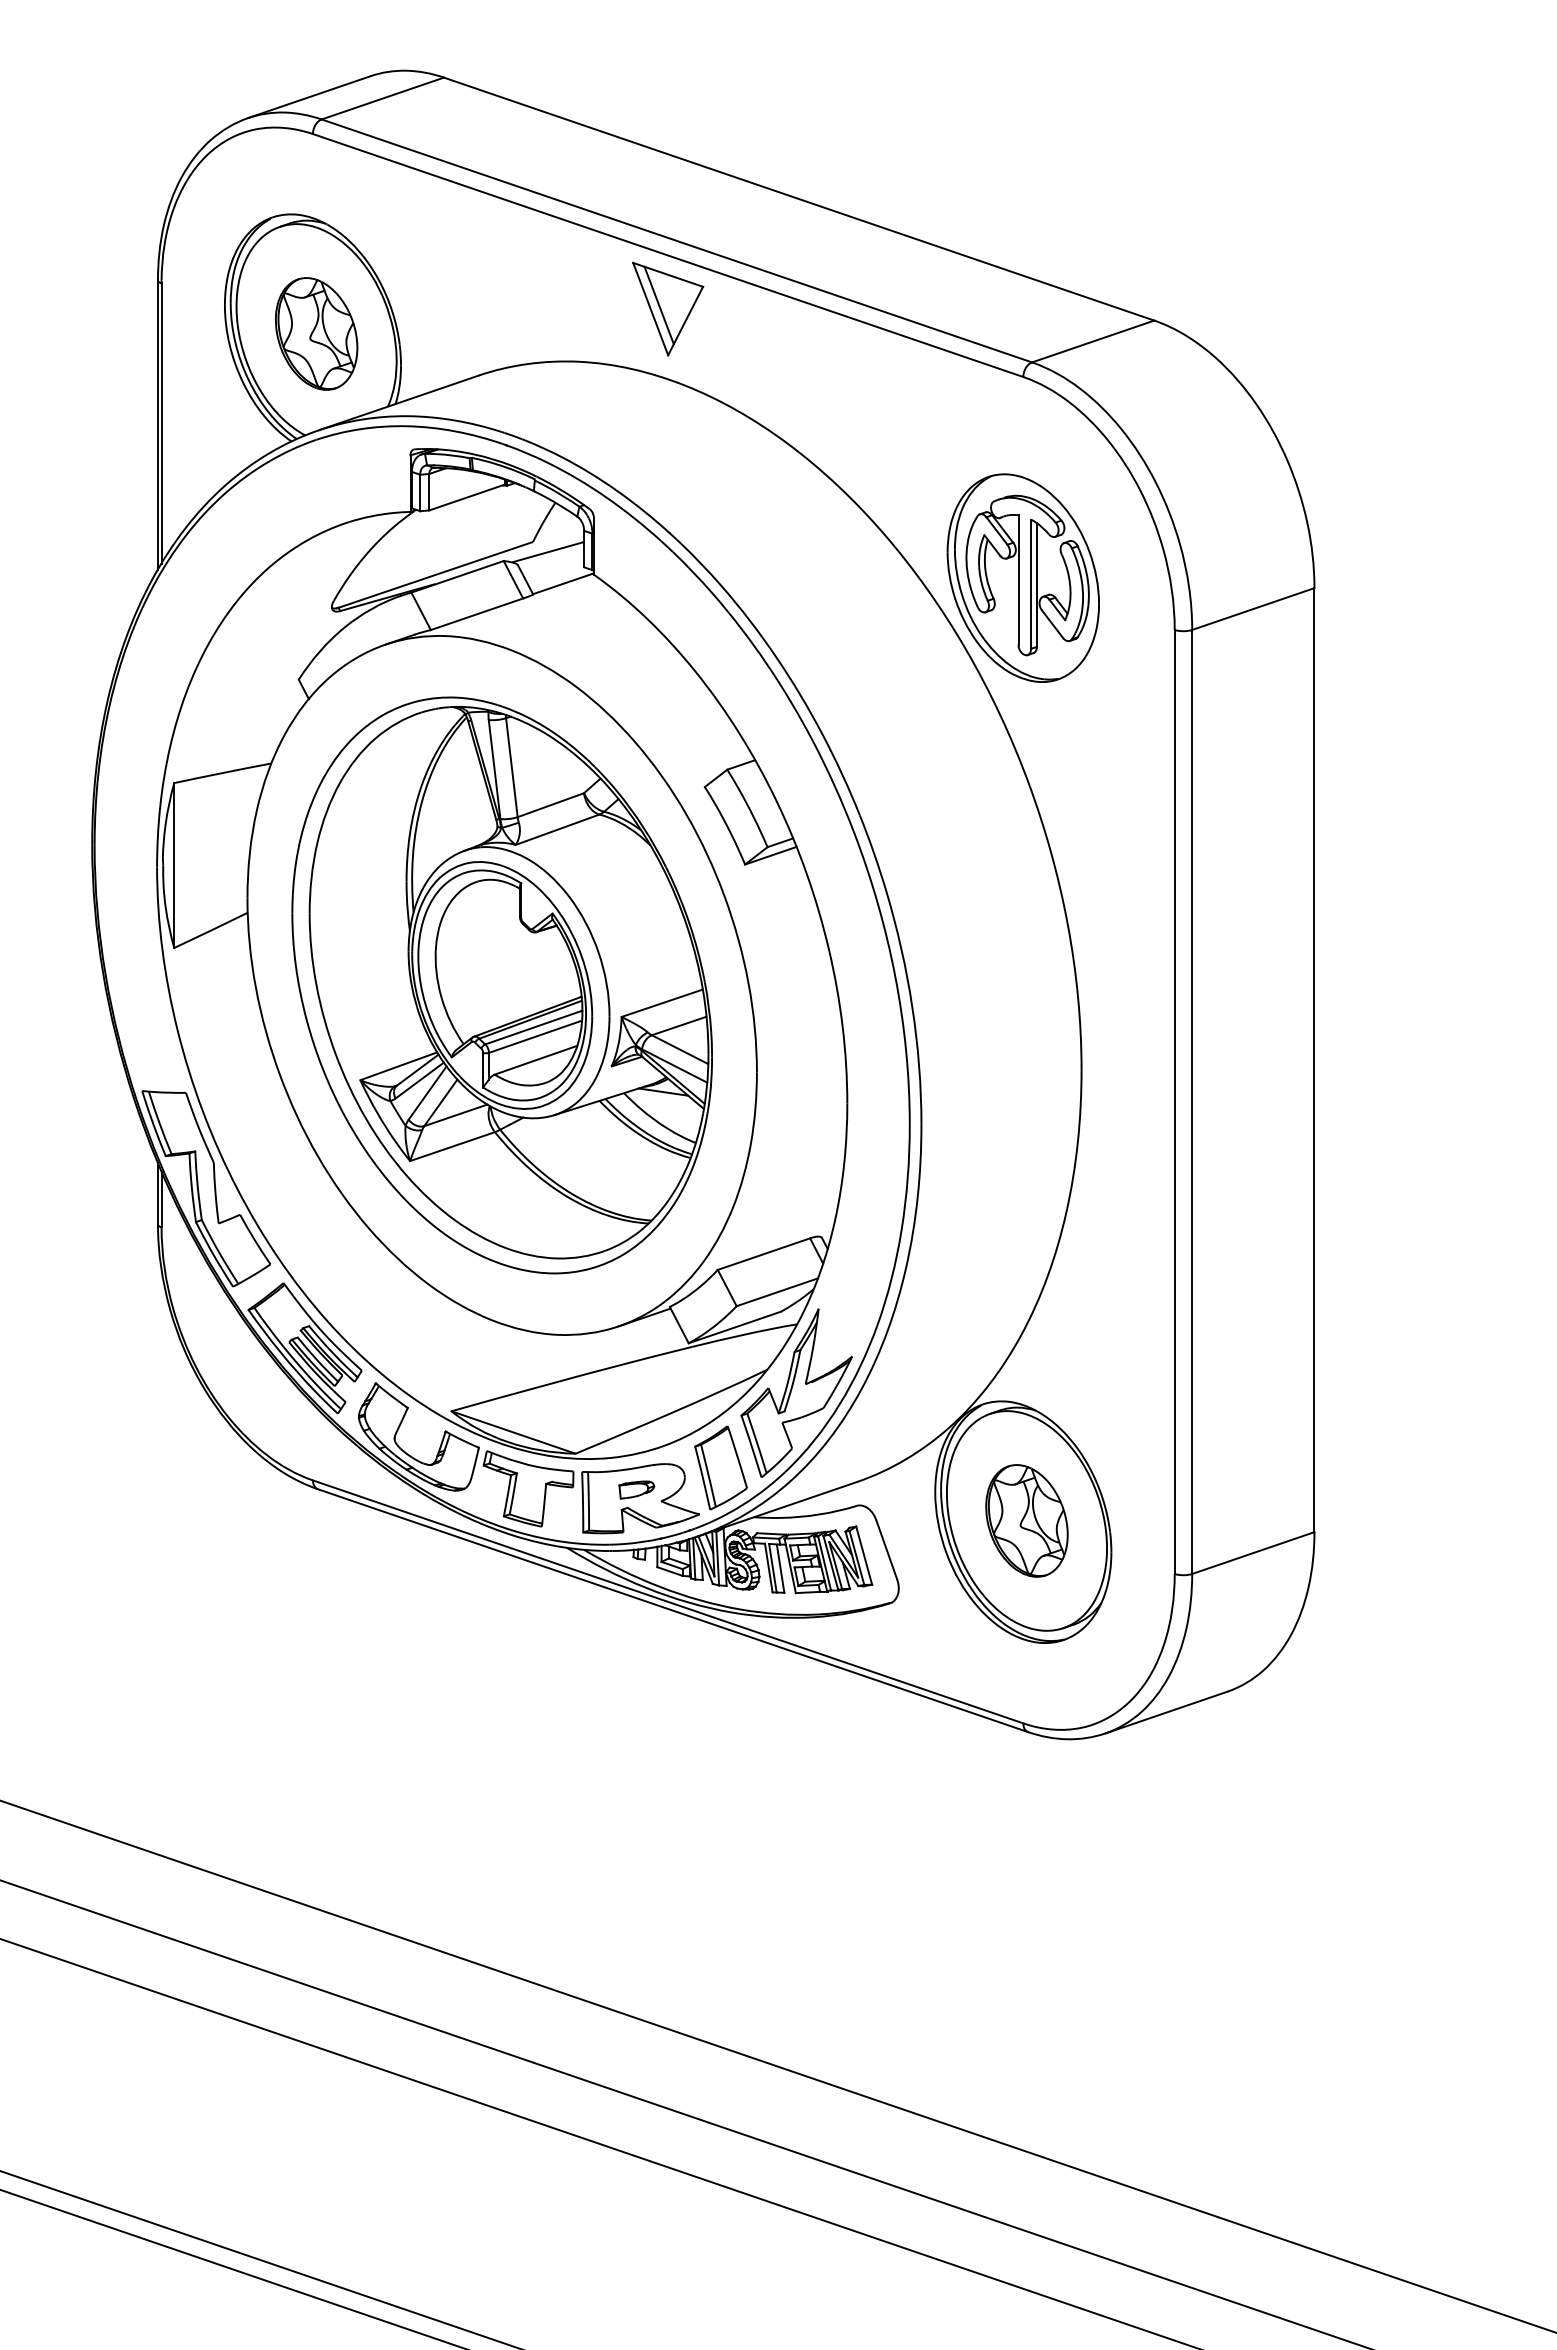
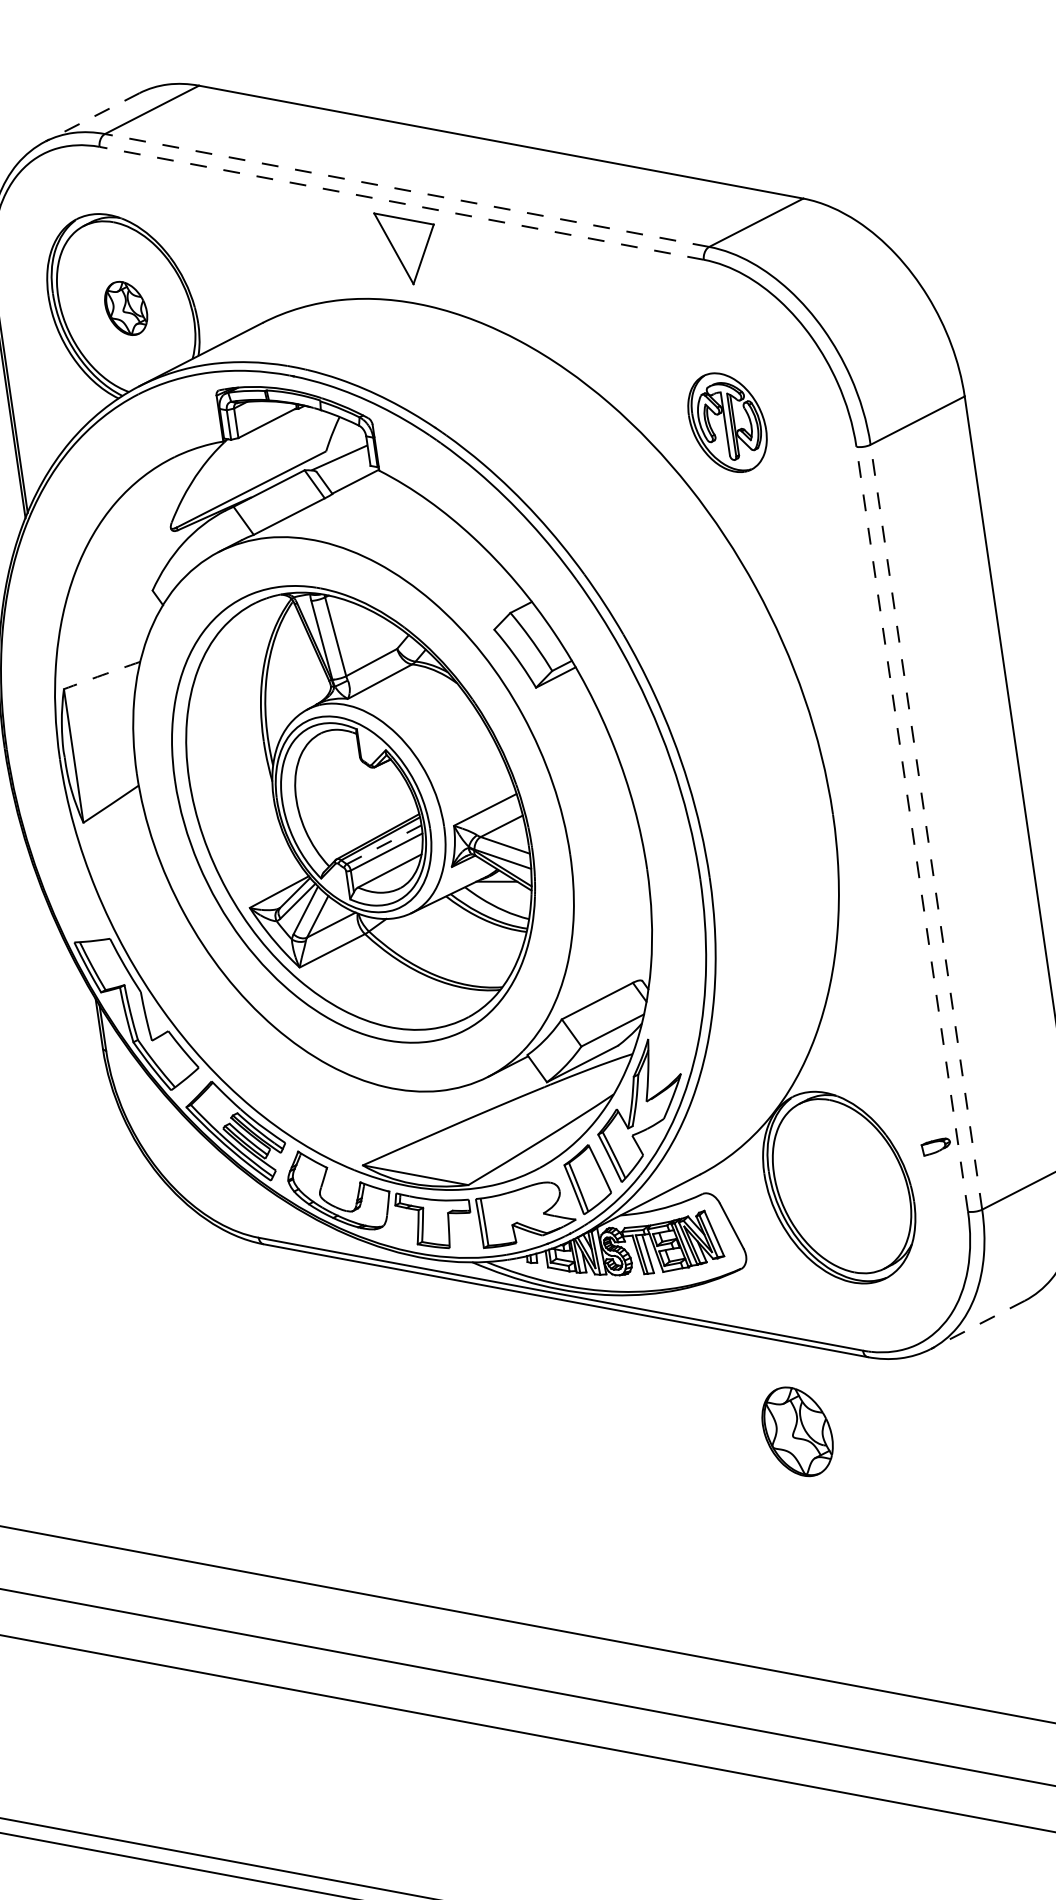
line: (309, 97) -> (92, 117), solid -> dashed
line: (676, 240) -> (406, 190), solid -> dashed
line: (667, 255) -> (401, 203), solid -> dashed
line: (658, 305) -> (399, 244), removed
part: (316, 333) -> (126, 308), size x0.6
part: (1022, 577) -> (726, 422), size x0.6
arc: (222, 773) -> (101, 675), solid -> dashed
line: (534, 1027) -> (384, 844), solid -> dashed
line: (1174, 1101) -> (912, 828), solid -> dashed
line: (1192, 1101) -> (926, 826), solid -> dashed
part: (636, 1489) -> (935, 1146), moved
part: (1026, 1520) -> (797, 1431), moved
line: (1166, 1712) -> (977, 1324), solid -> dashed

